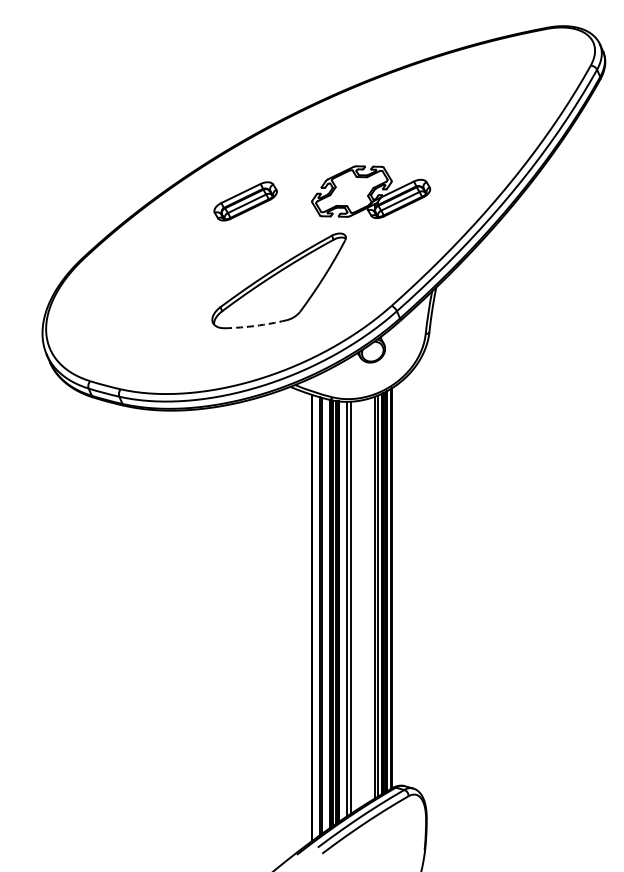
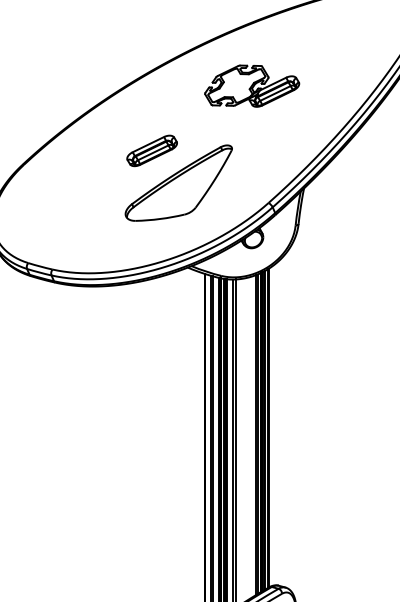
part: (371, 191) -> (252, 85), moved
part: (245, 201) -> (152, 150), moved
arc: (255, 325) -> (160, 218), dashed -> solid

